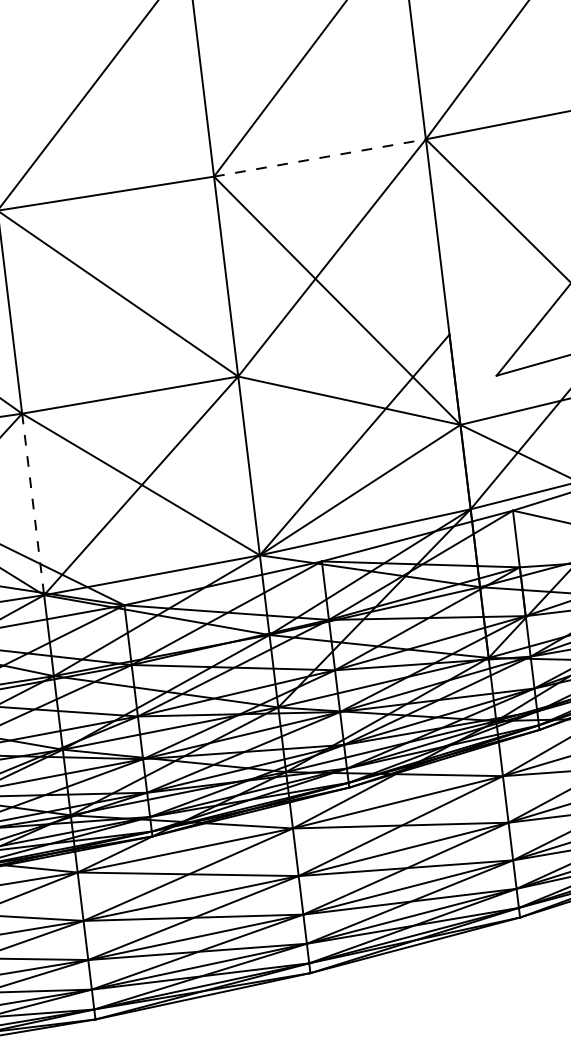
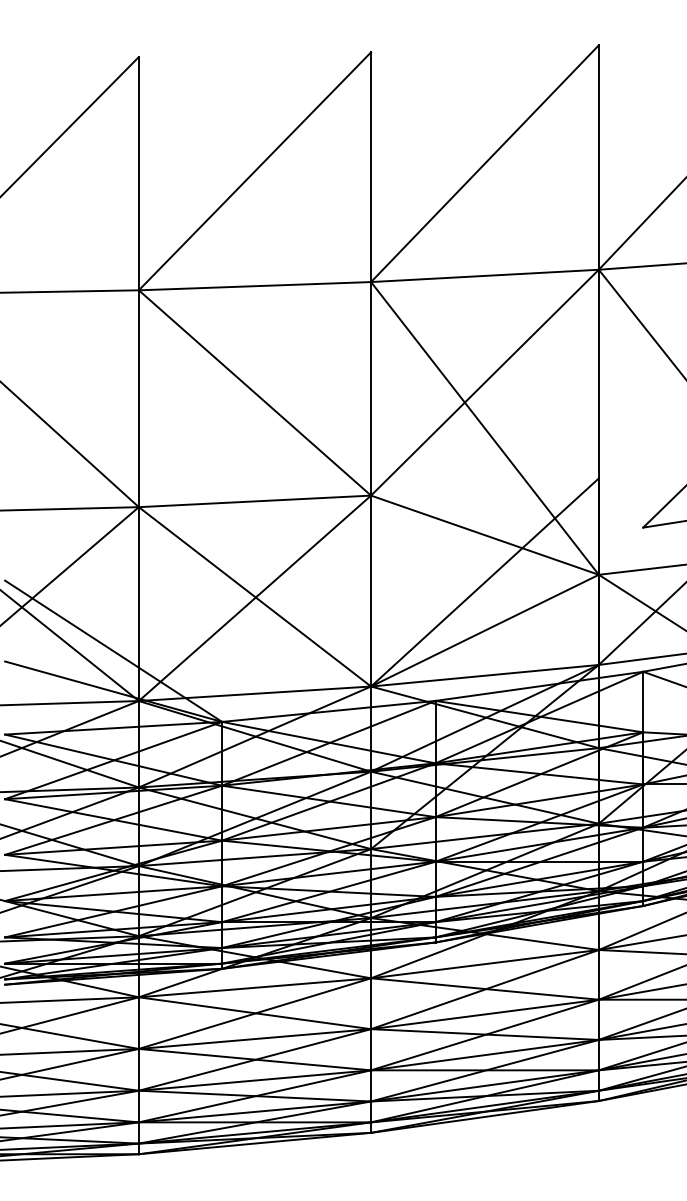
line: (320, 157) -> (485, 275), dashed -> solid
line: (32, 504) -> (138, 604), dashed -> solid

